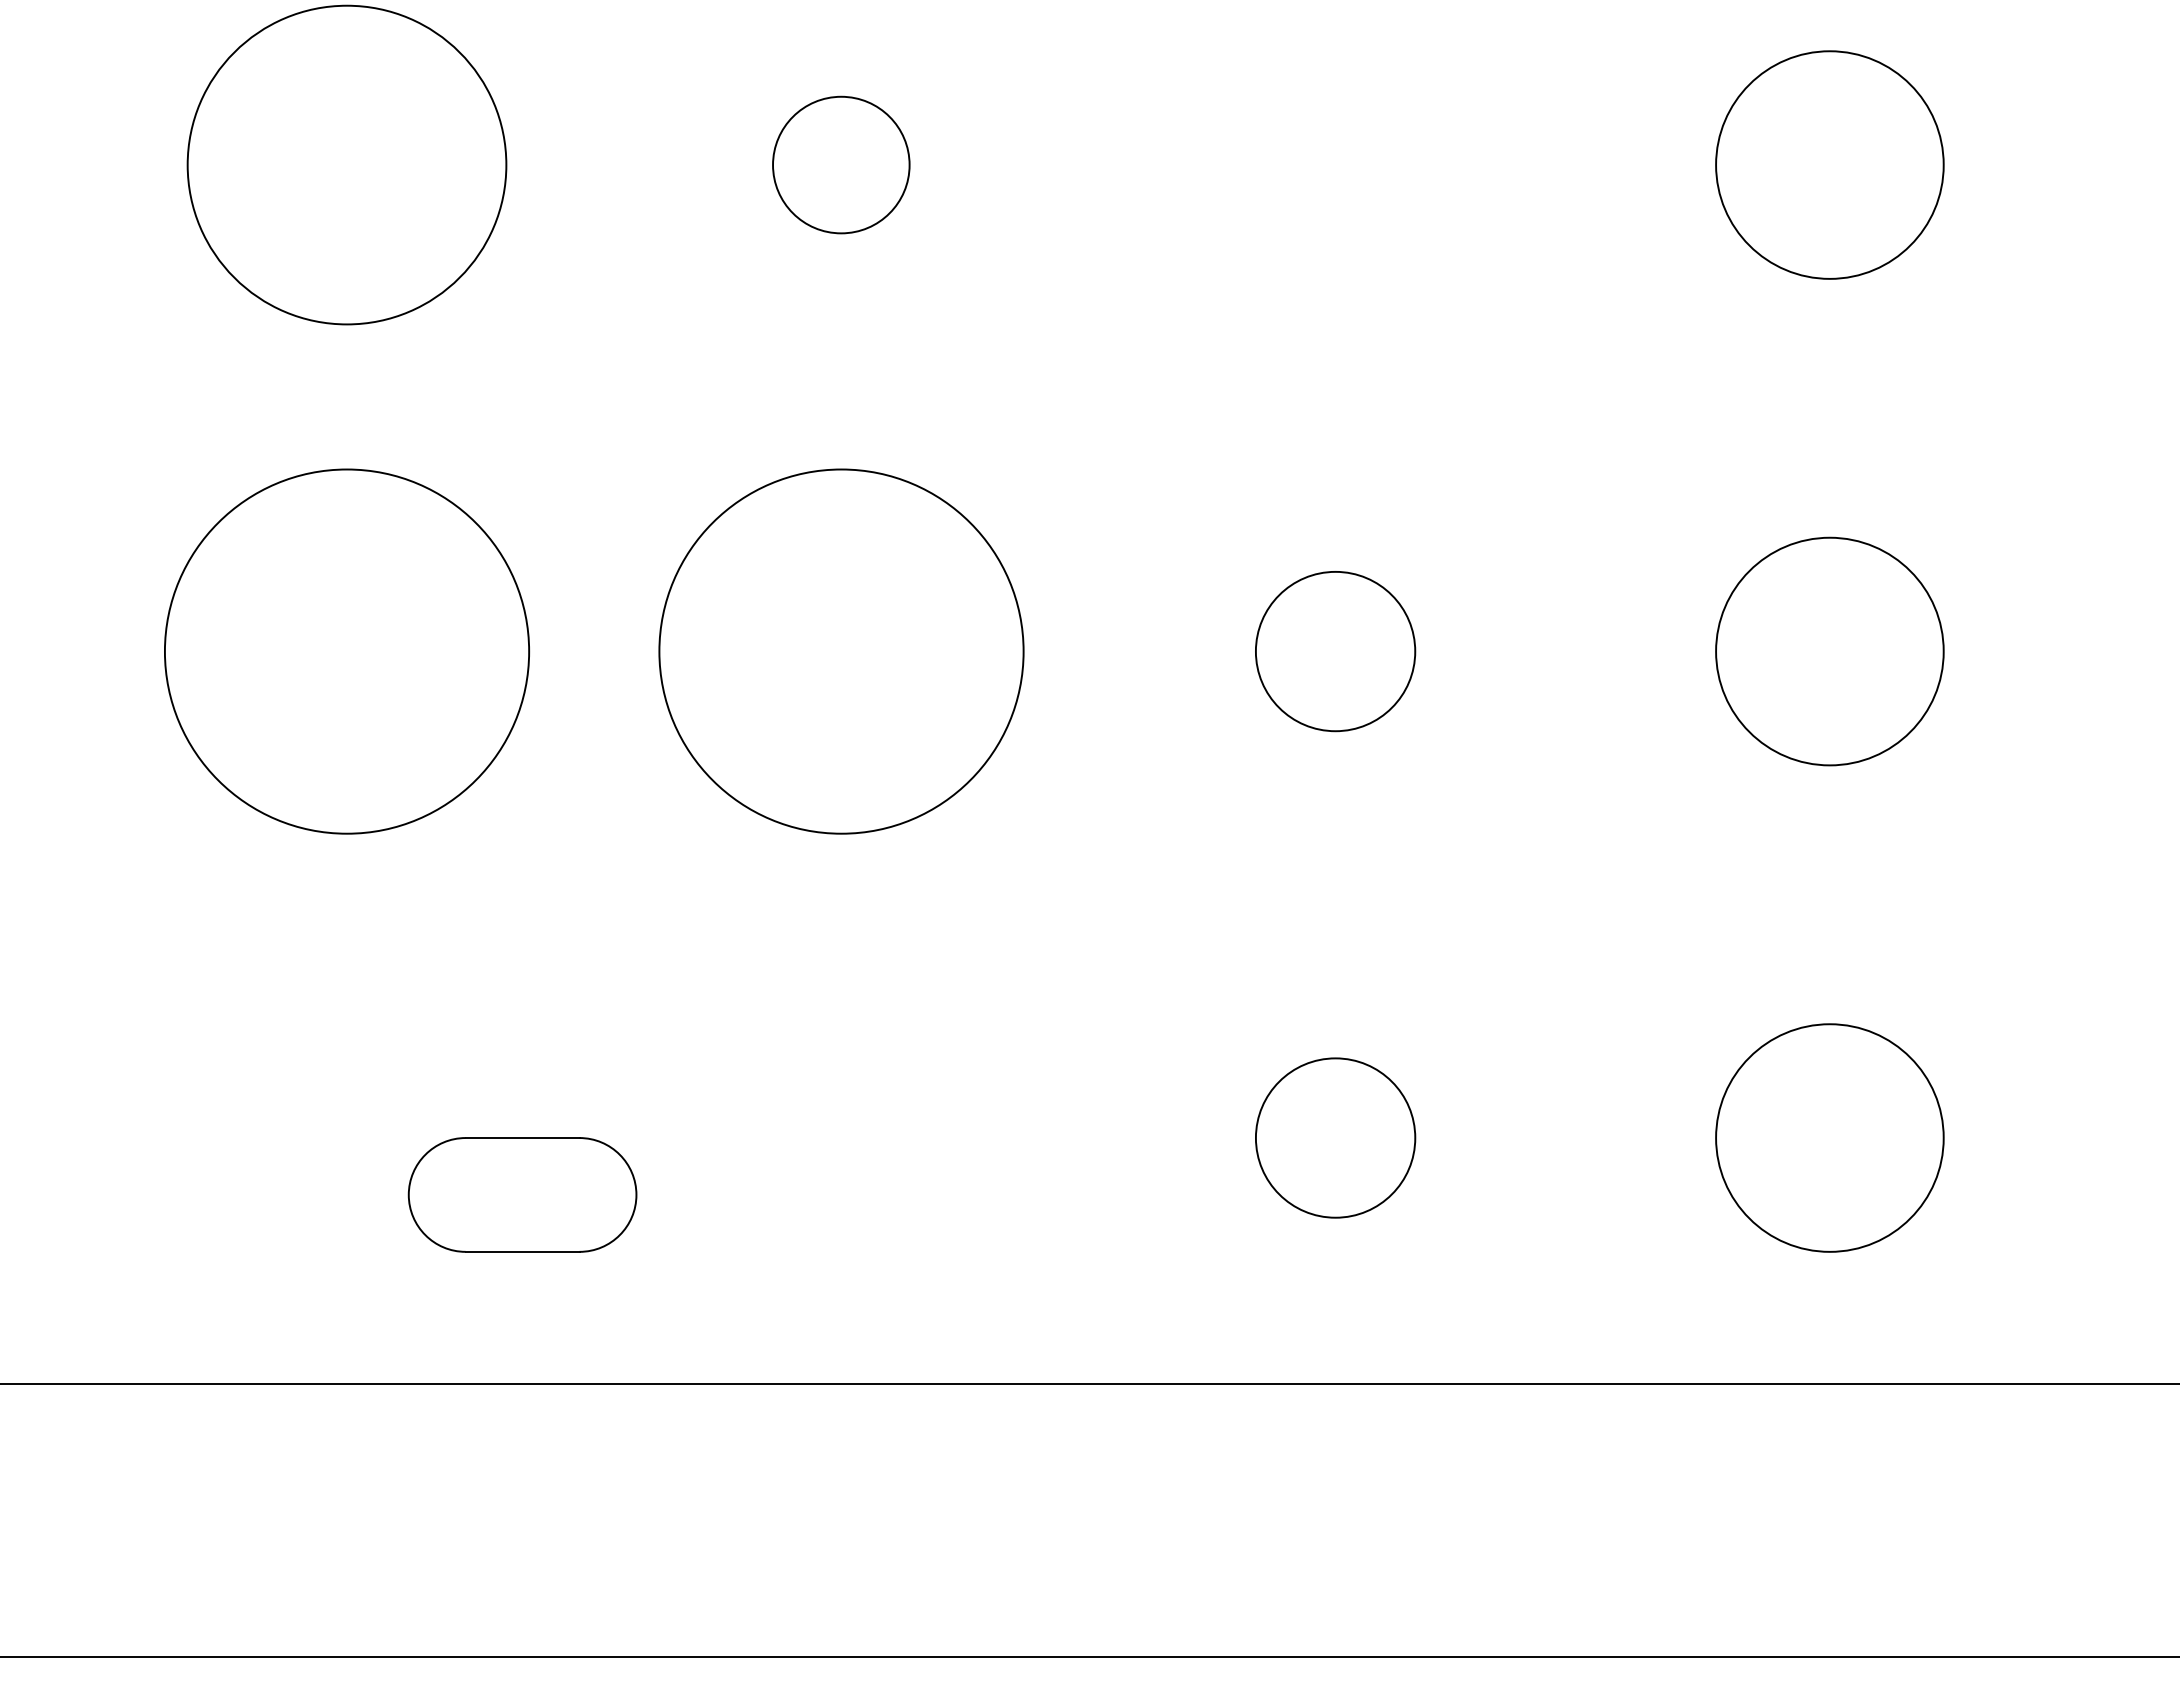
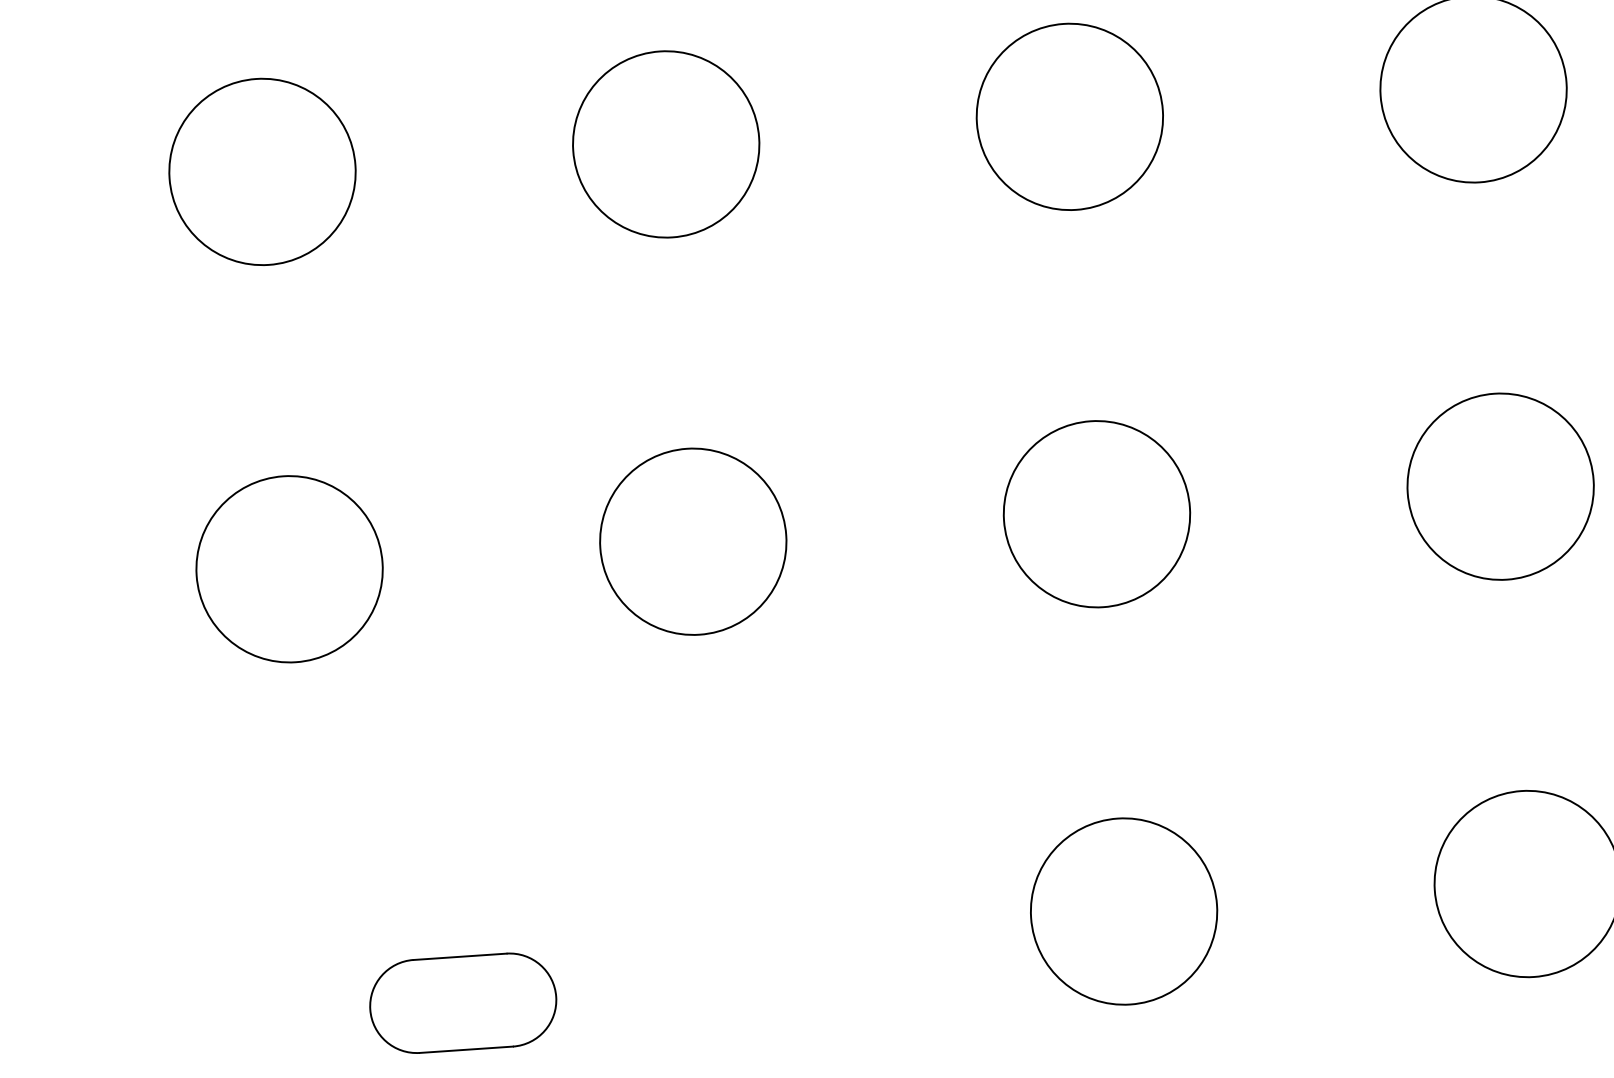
circle: (346, 164) -> (262, 171), size x0.71
circle: (841, 164) -> (666, 143), size x1.67
circle: (1335, 164) -> (1069, 116), added
circle: (346, 651) -> (289, 569), size x0.62
circle: (840, 651) -> (692, 541), size x0.62
circle: (1335, 651) -> (1096, 514), size x1.43
circle: (1335, 1137) -> (1123, 911), size x1.43

